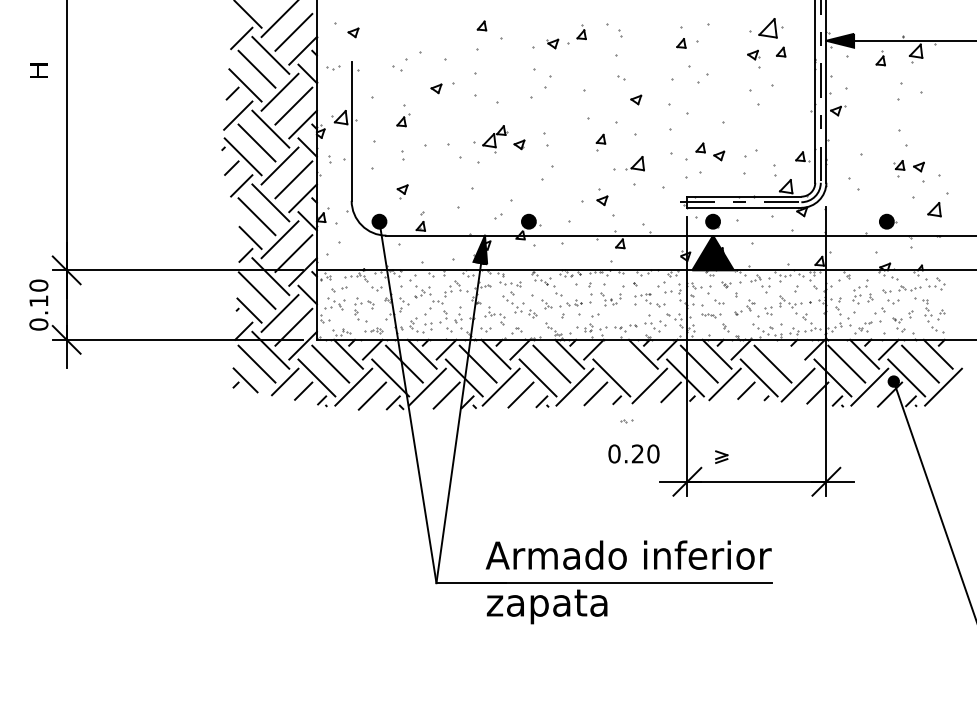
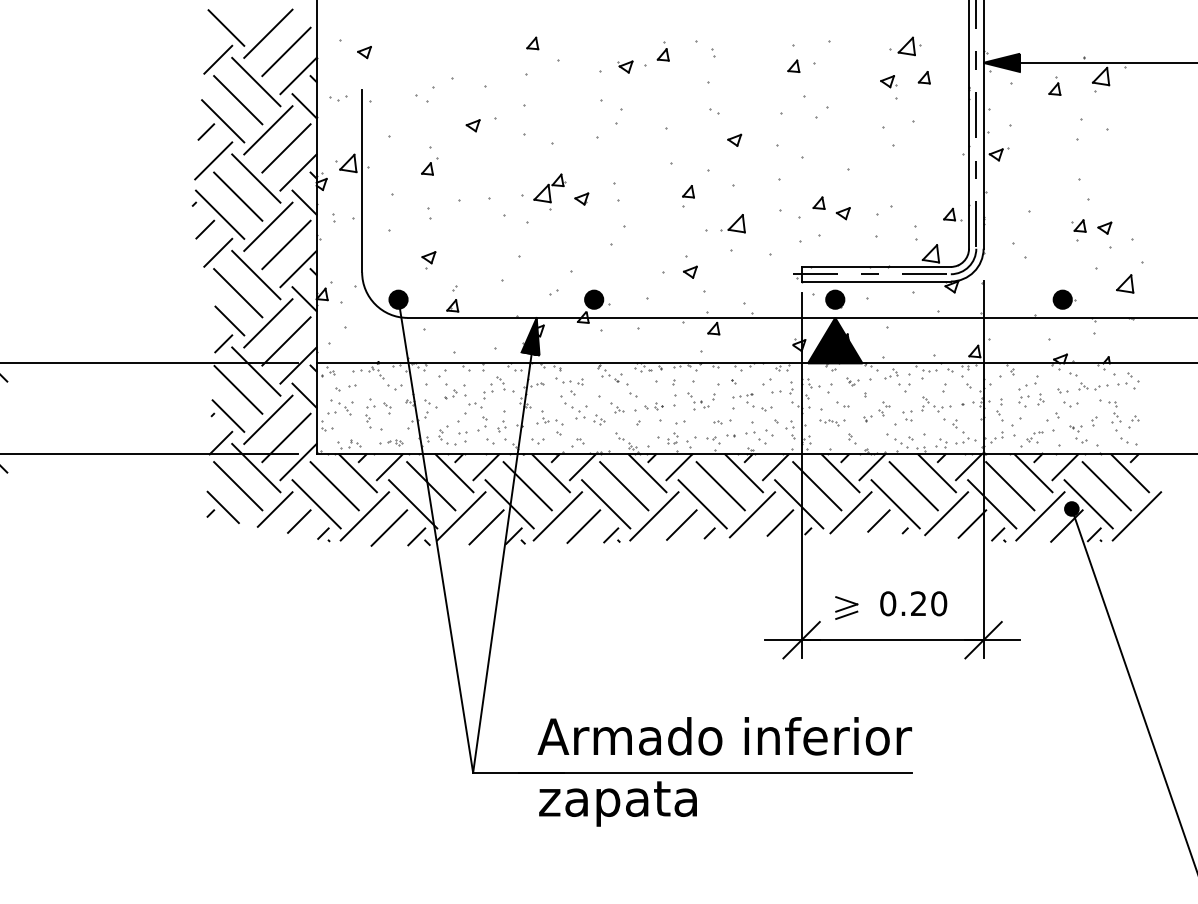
part: (766, 27) -> (905, 45), size x0.71
line: (790, 353) -> (936, 472), added
line: (625, 363) -> (720, 485), added
part: (626, 421) -> (721, 422), moved
text: (633, 453) -> (913, 603), moved
part: (721, 456) -> (846, 607), size x1.43

